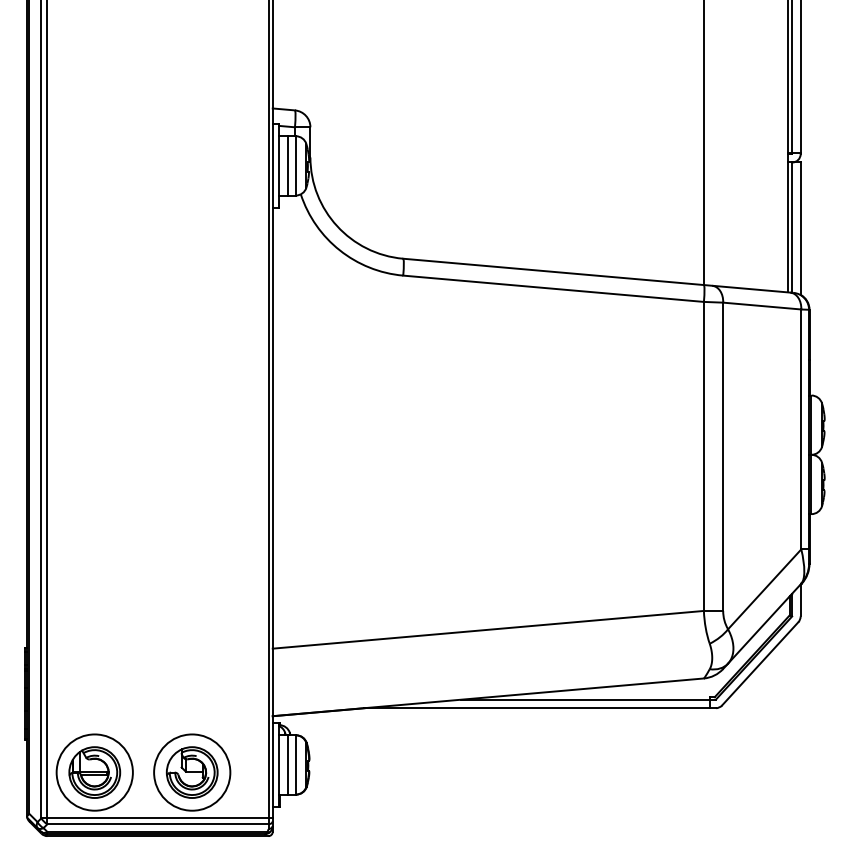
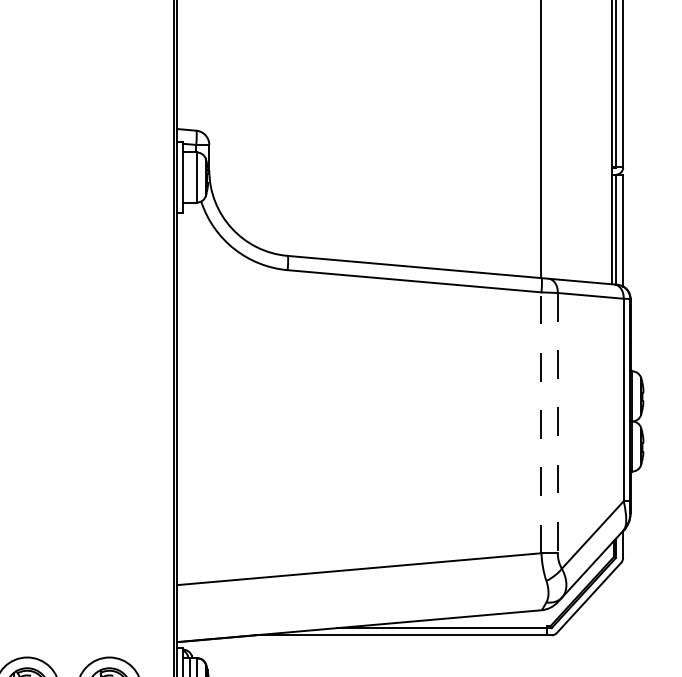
line: (287, 165) -> (189, 177), removed
line: (703, 456) -> (541, 422), solid -> dashed
line: (723, 457) -> (558, 423), solid -> dashed

